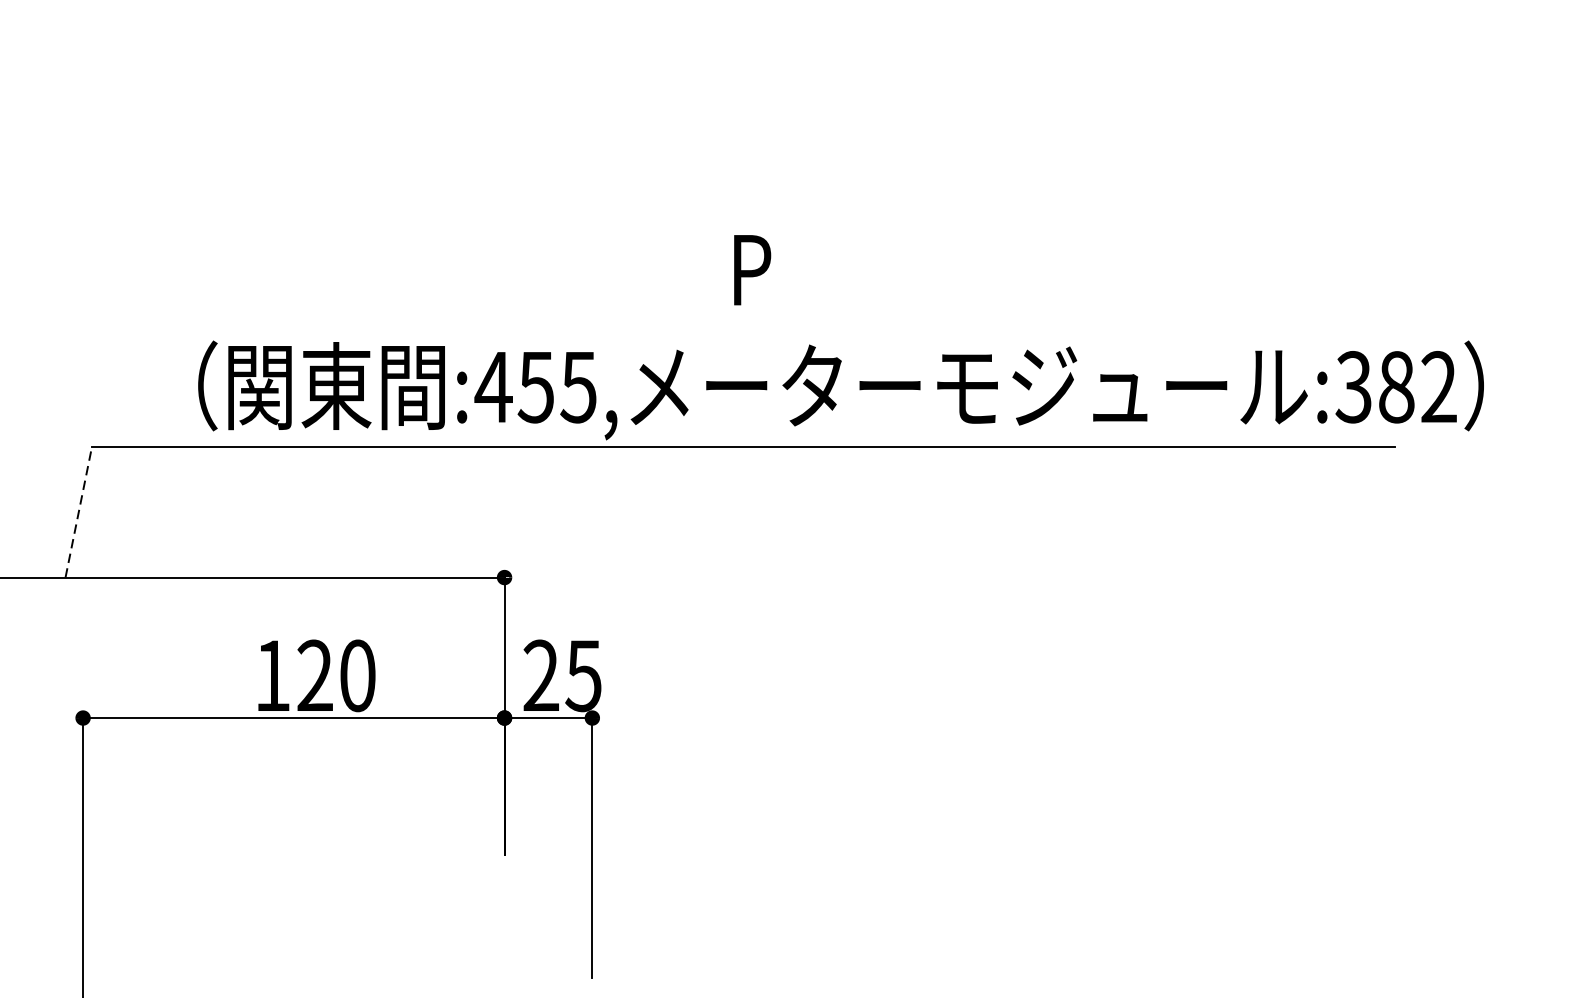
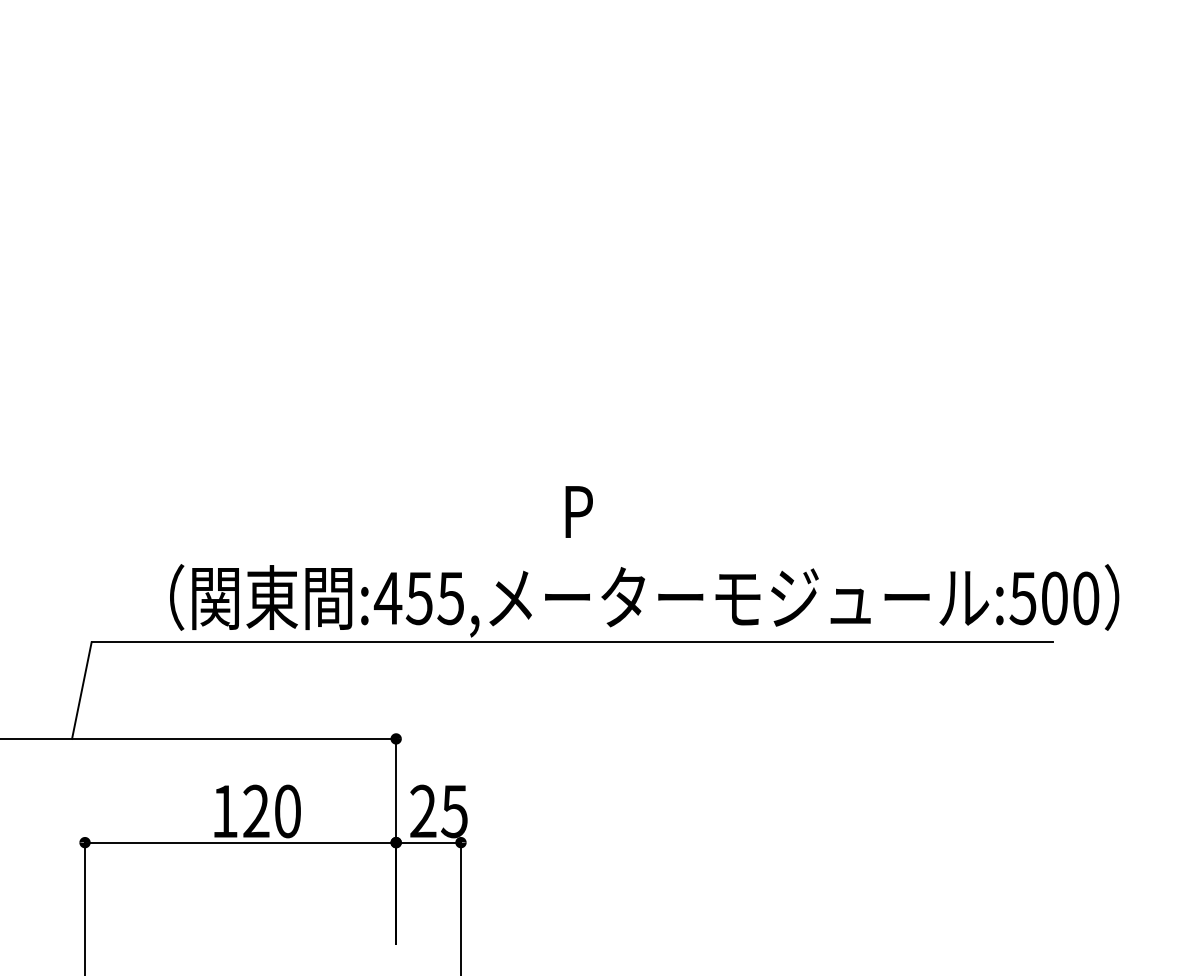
text: (1396, 387) -> (1054, 598), :382 -> :500
line: (78, 511) -> (81, 690), dashed -> solid

